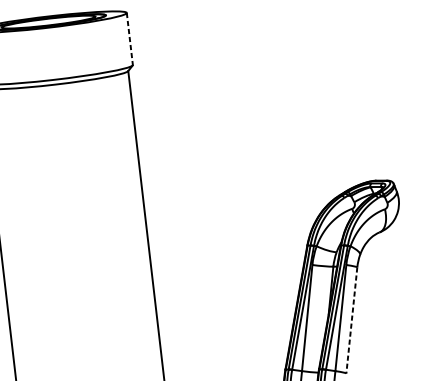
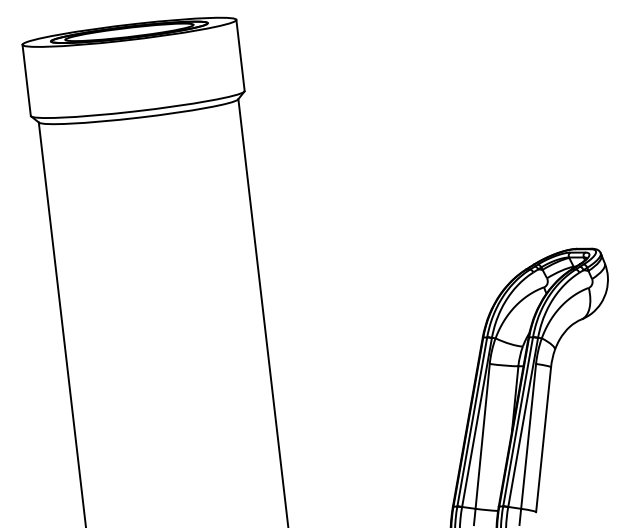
line: (129, 39) -> (240, 55), dashed -> solid
line: (351, 320) -> (543, 439), dashed -> solid

